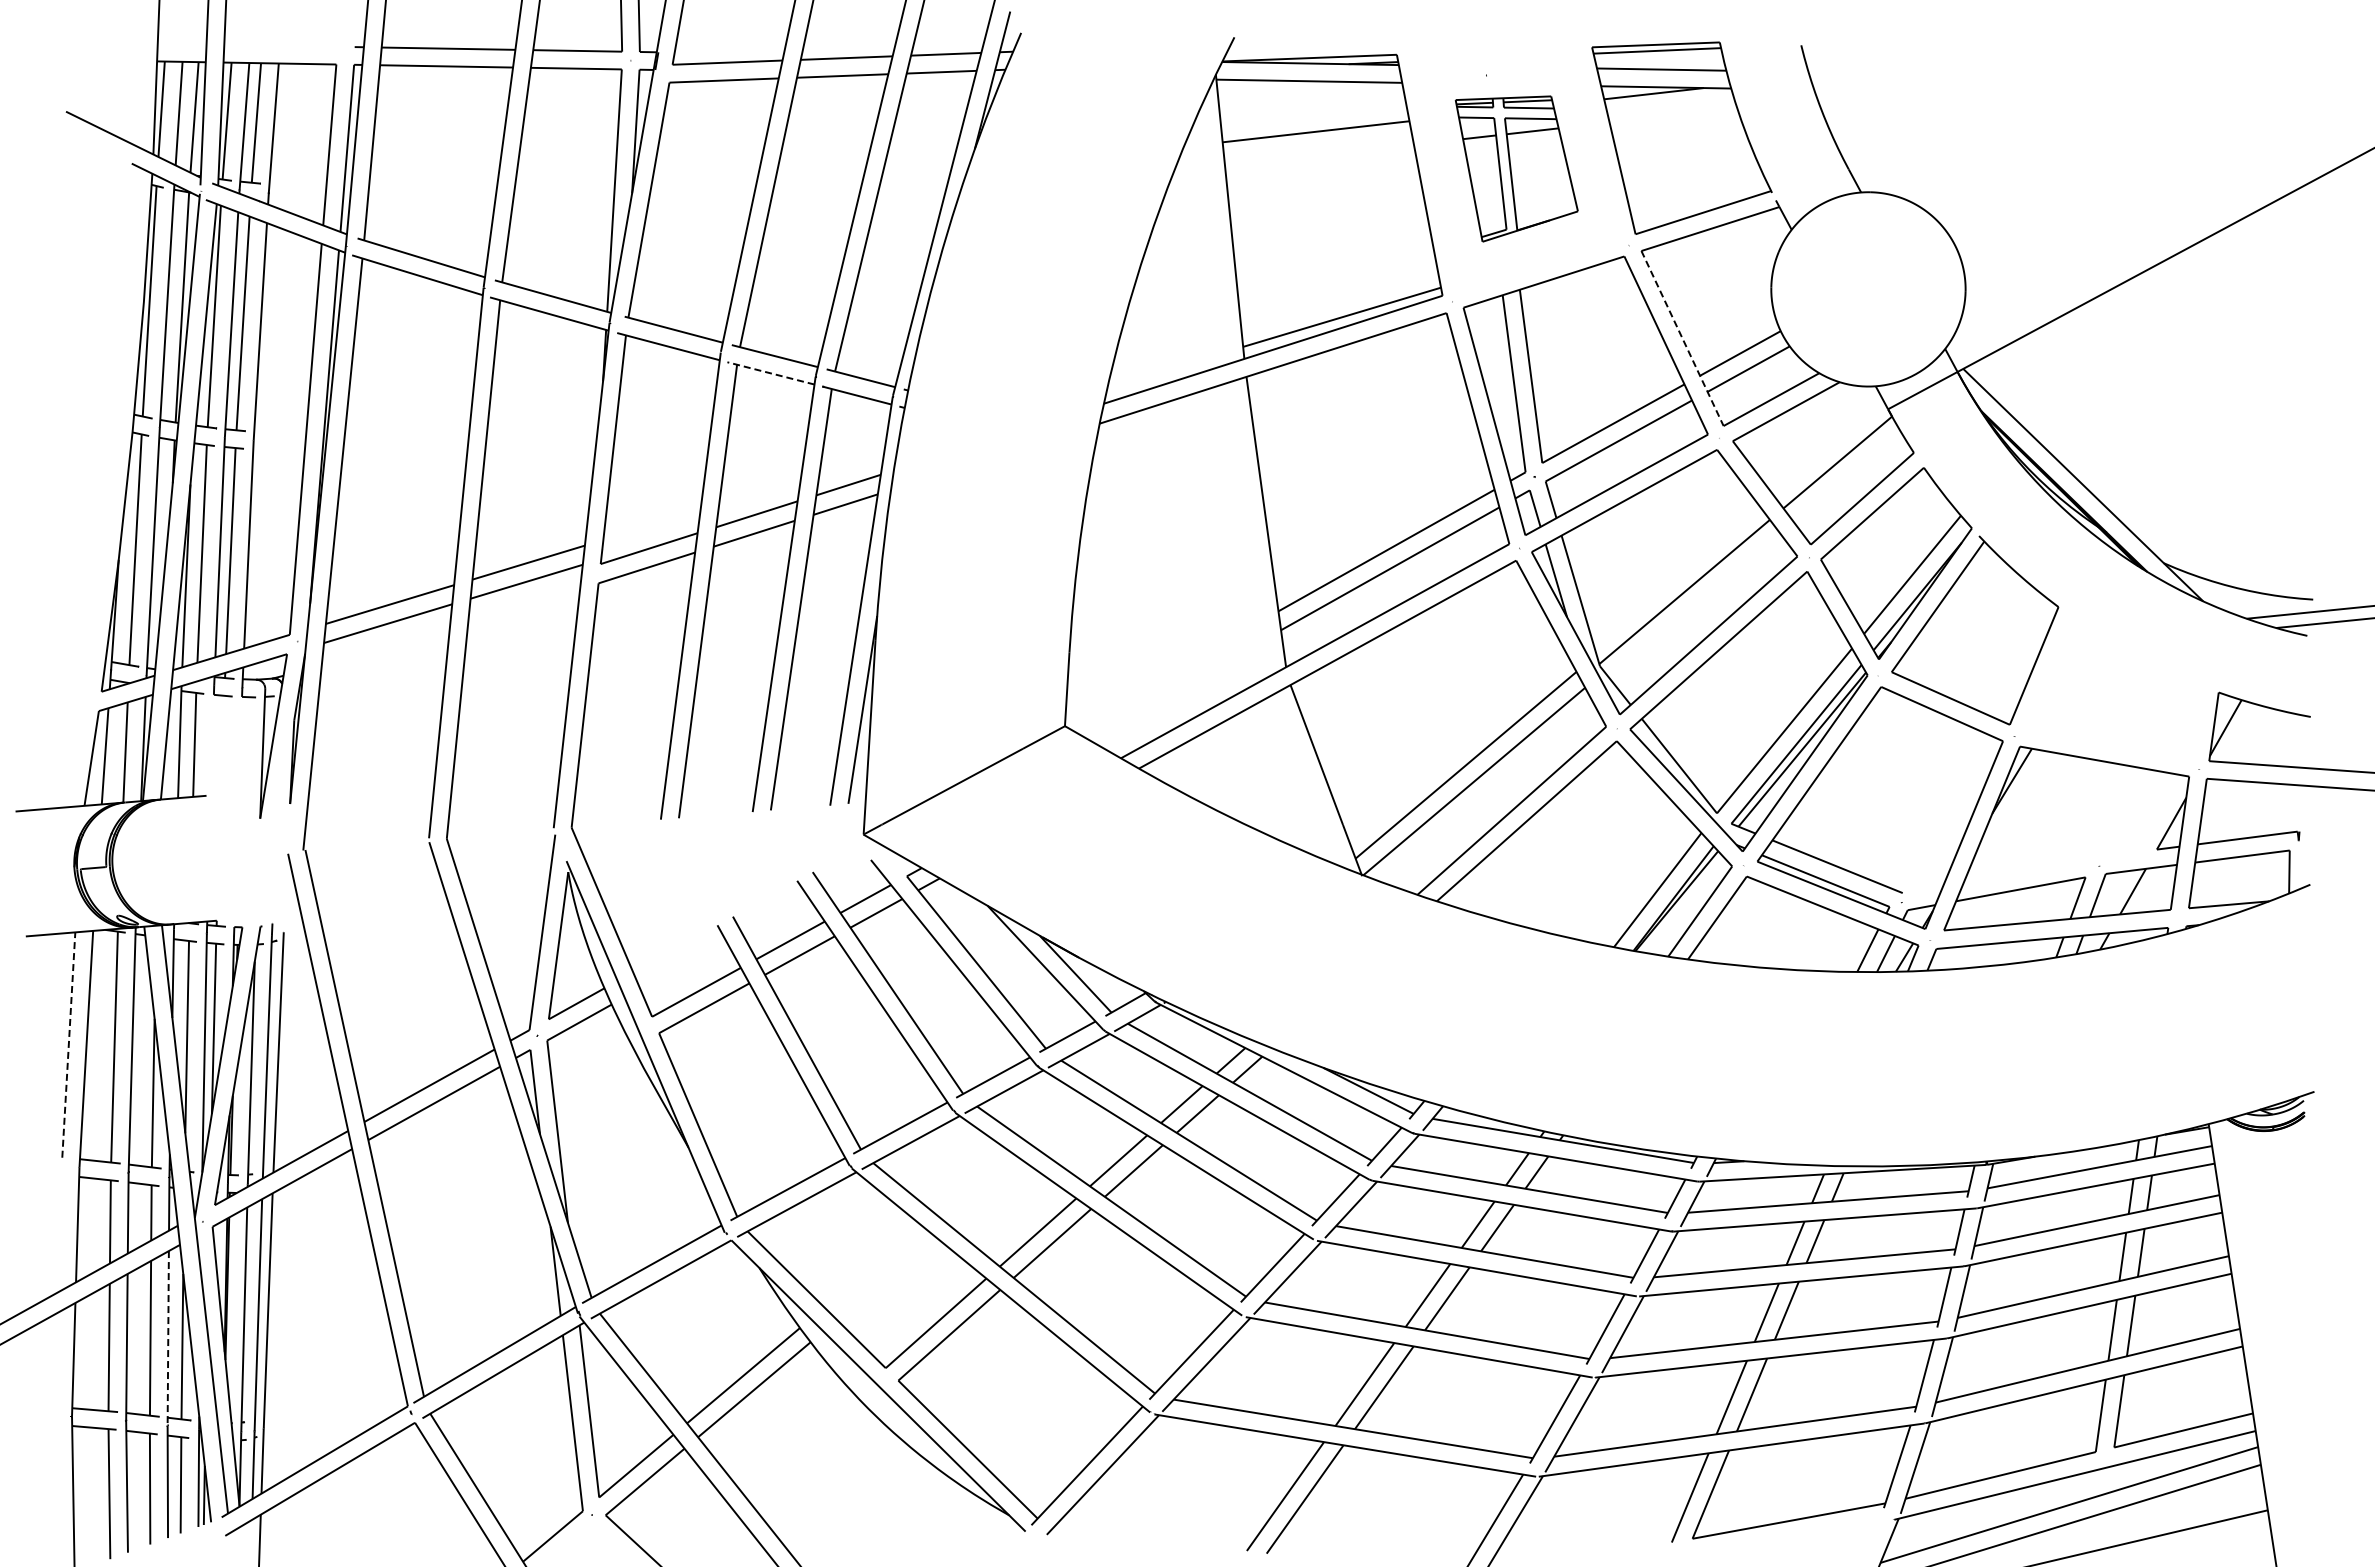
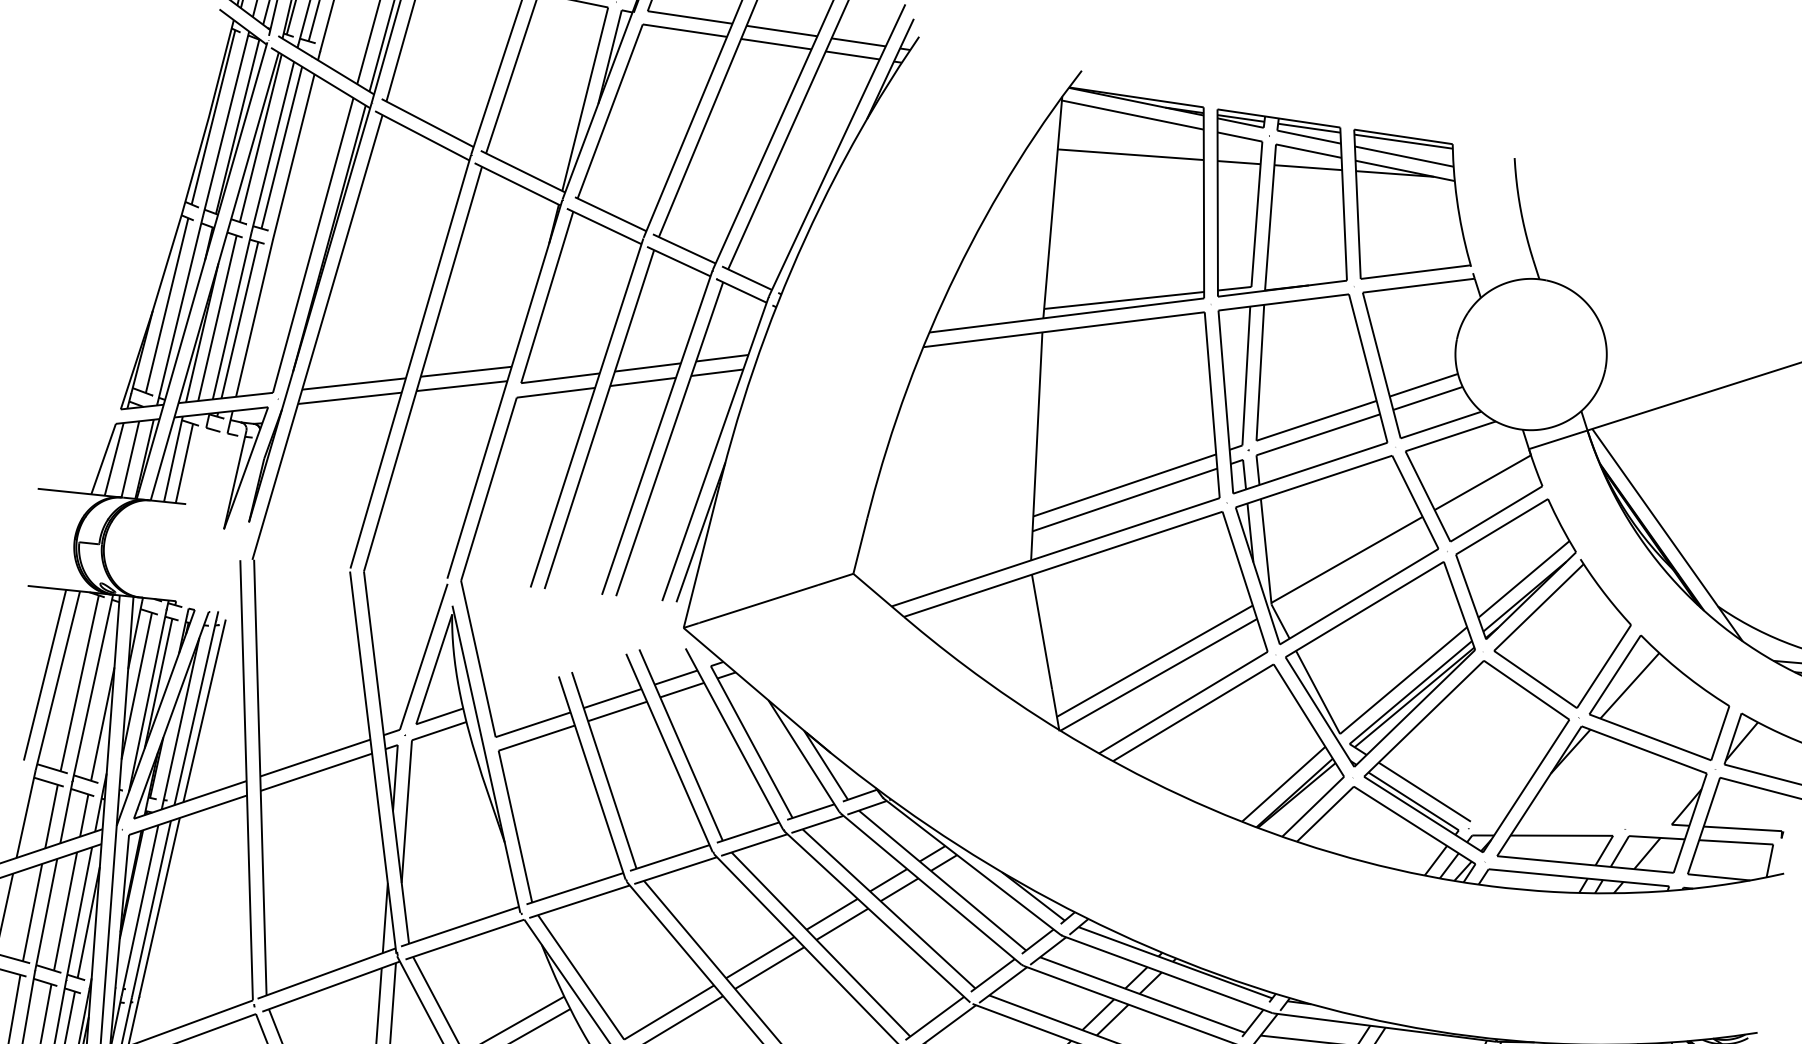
part: (1516, 168) -> (1278, 211), size x1.67
line: (1682, 338) -> (1381, 365), dashed -> solid
line: (770, 373) -> (678, 261), dashed -> solid
part: (2114, 688) -> (1662, 695), added
line: (68, 1045) -> (44, 675), dashed -> solid
line: (168, 1338) -> (79, 914), dashed -> solid

